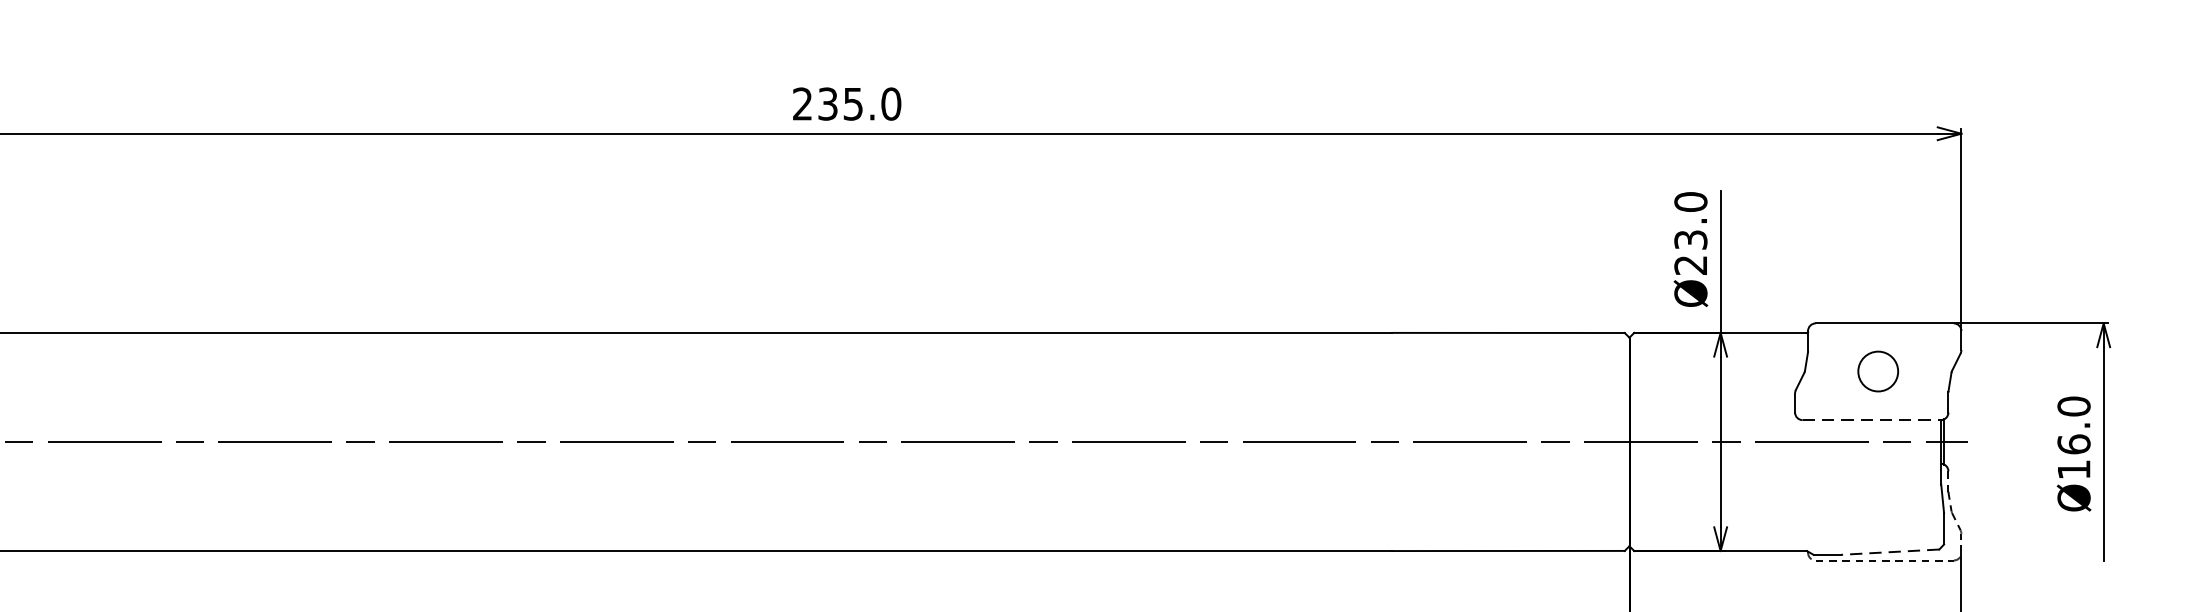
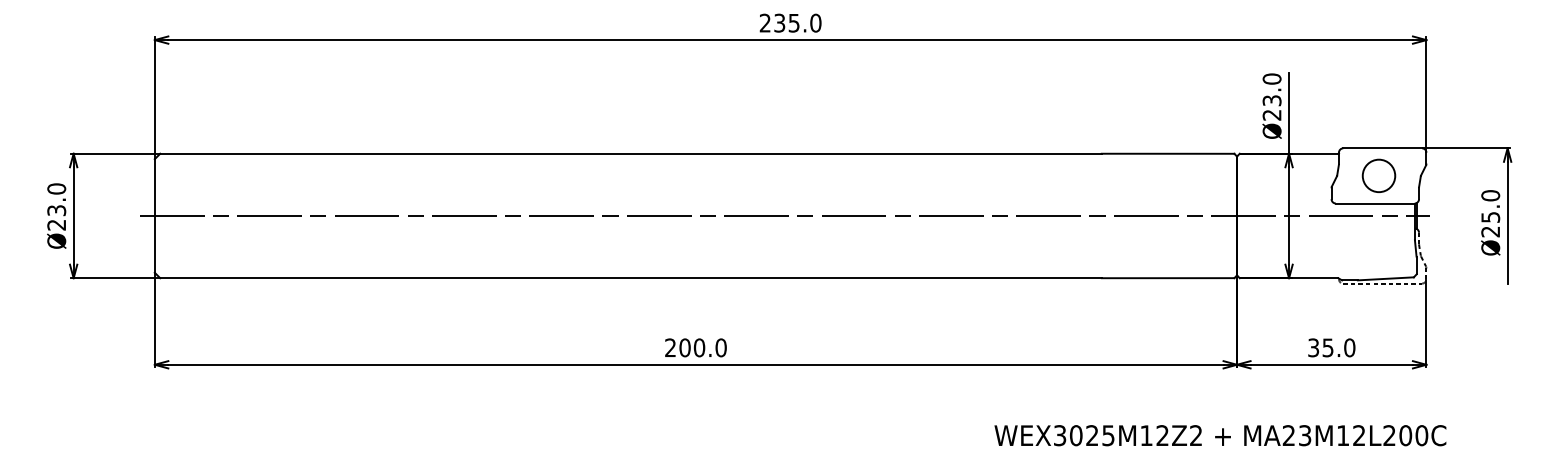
circle: (1877, 371) -> (1378, 175), size x1.43
line: (1872, 420) -> (1375, 203), dashed -> solid
text: (2073, 456) -> (1490, 224), Ø16.0 -> Ø25.0
line: (1889, 551) -> (1385, 278), dashed -> solid

